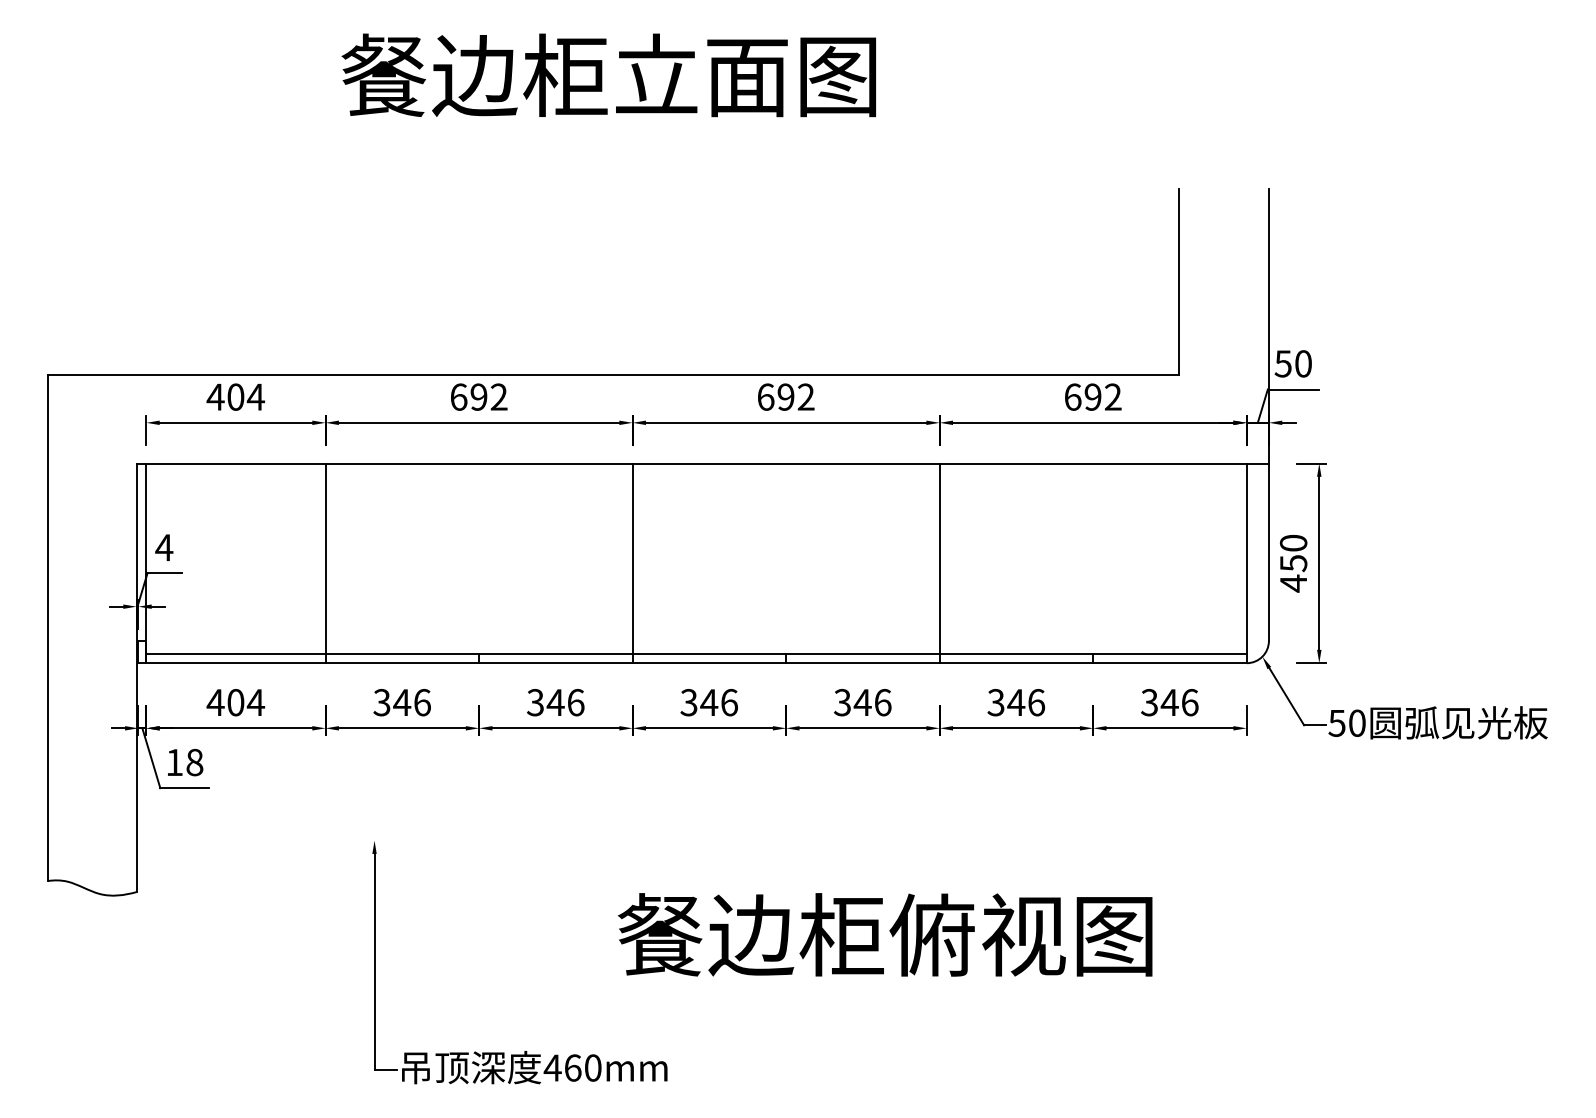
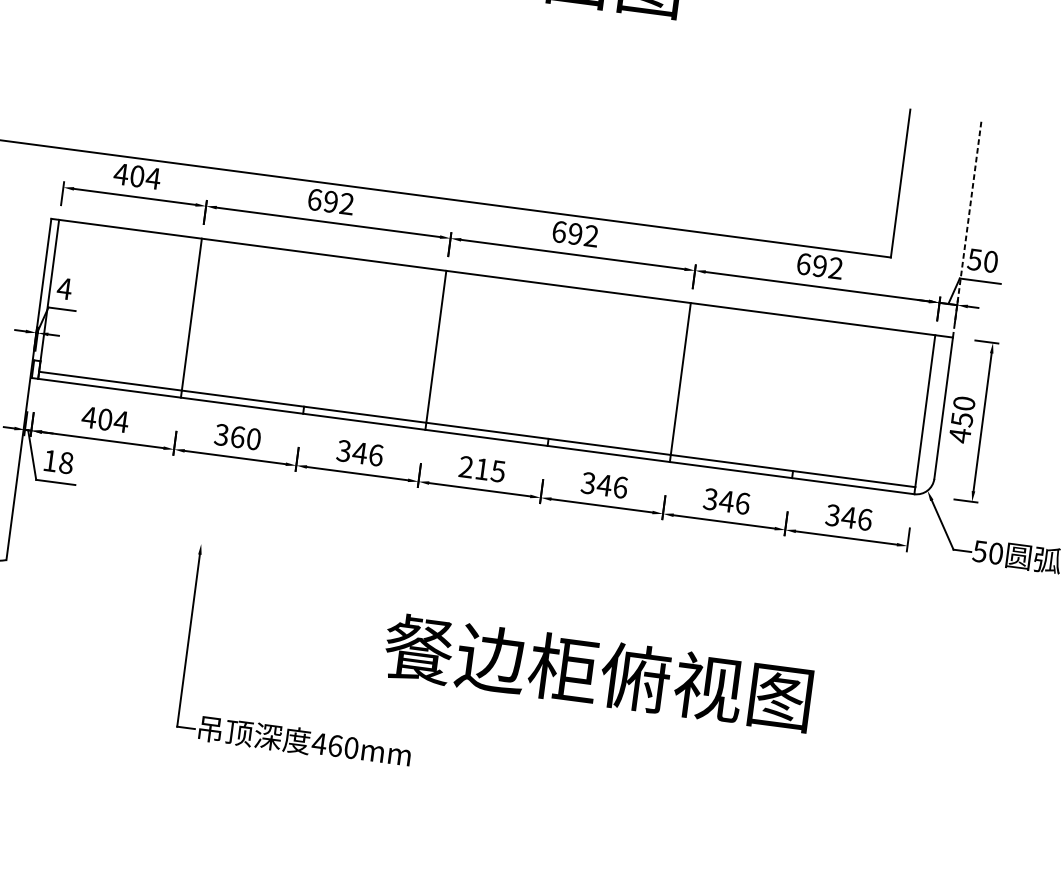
line: (1268, 325) -> (967, 227), solid -> dashed
text: (411, 702) -> (245, 437), 346 -> 360
text: (708, 702) -> (481, 469), 346 -> 215

